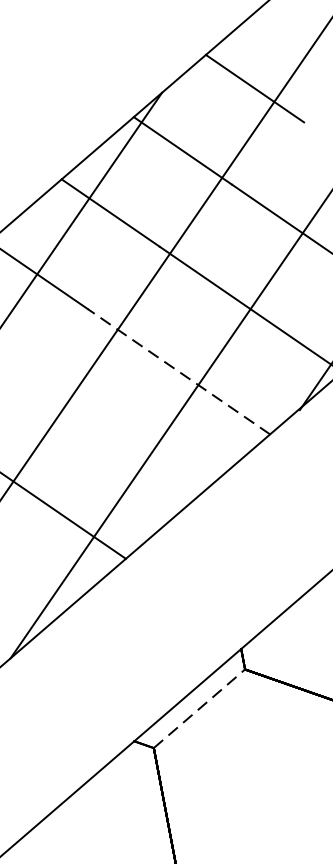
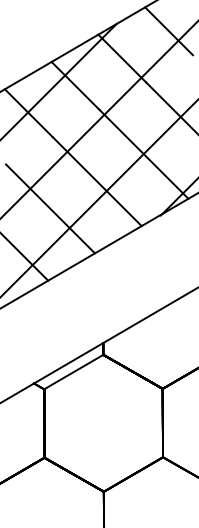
line: (179, 371) -> (97, 181), dashed -> solid
line: (106, 433) -> (50, 208), added
line: (200, 707) -> (74, 371), dashed -> solid

